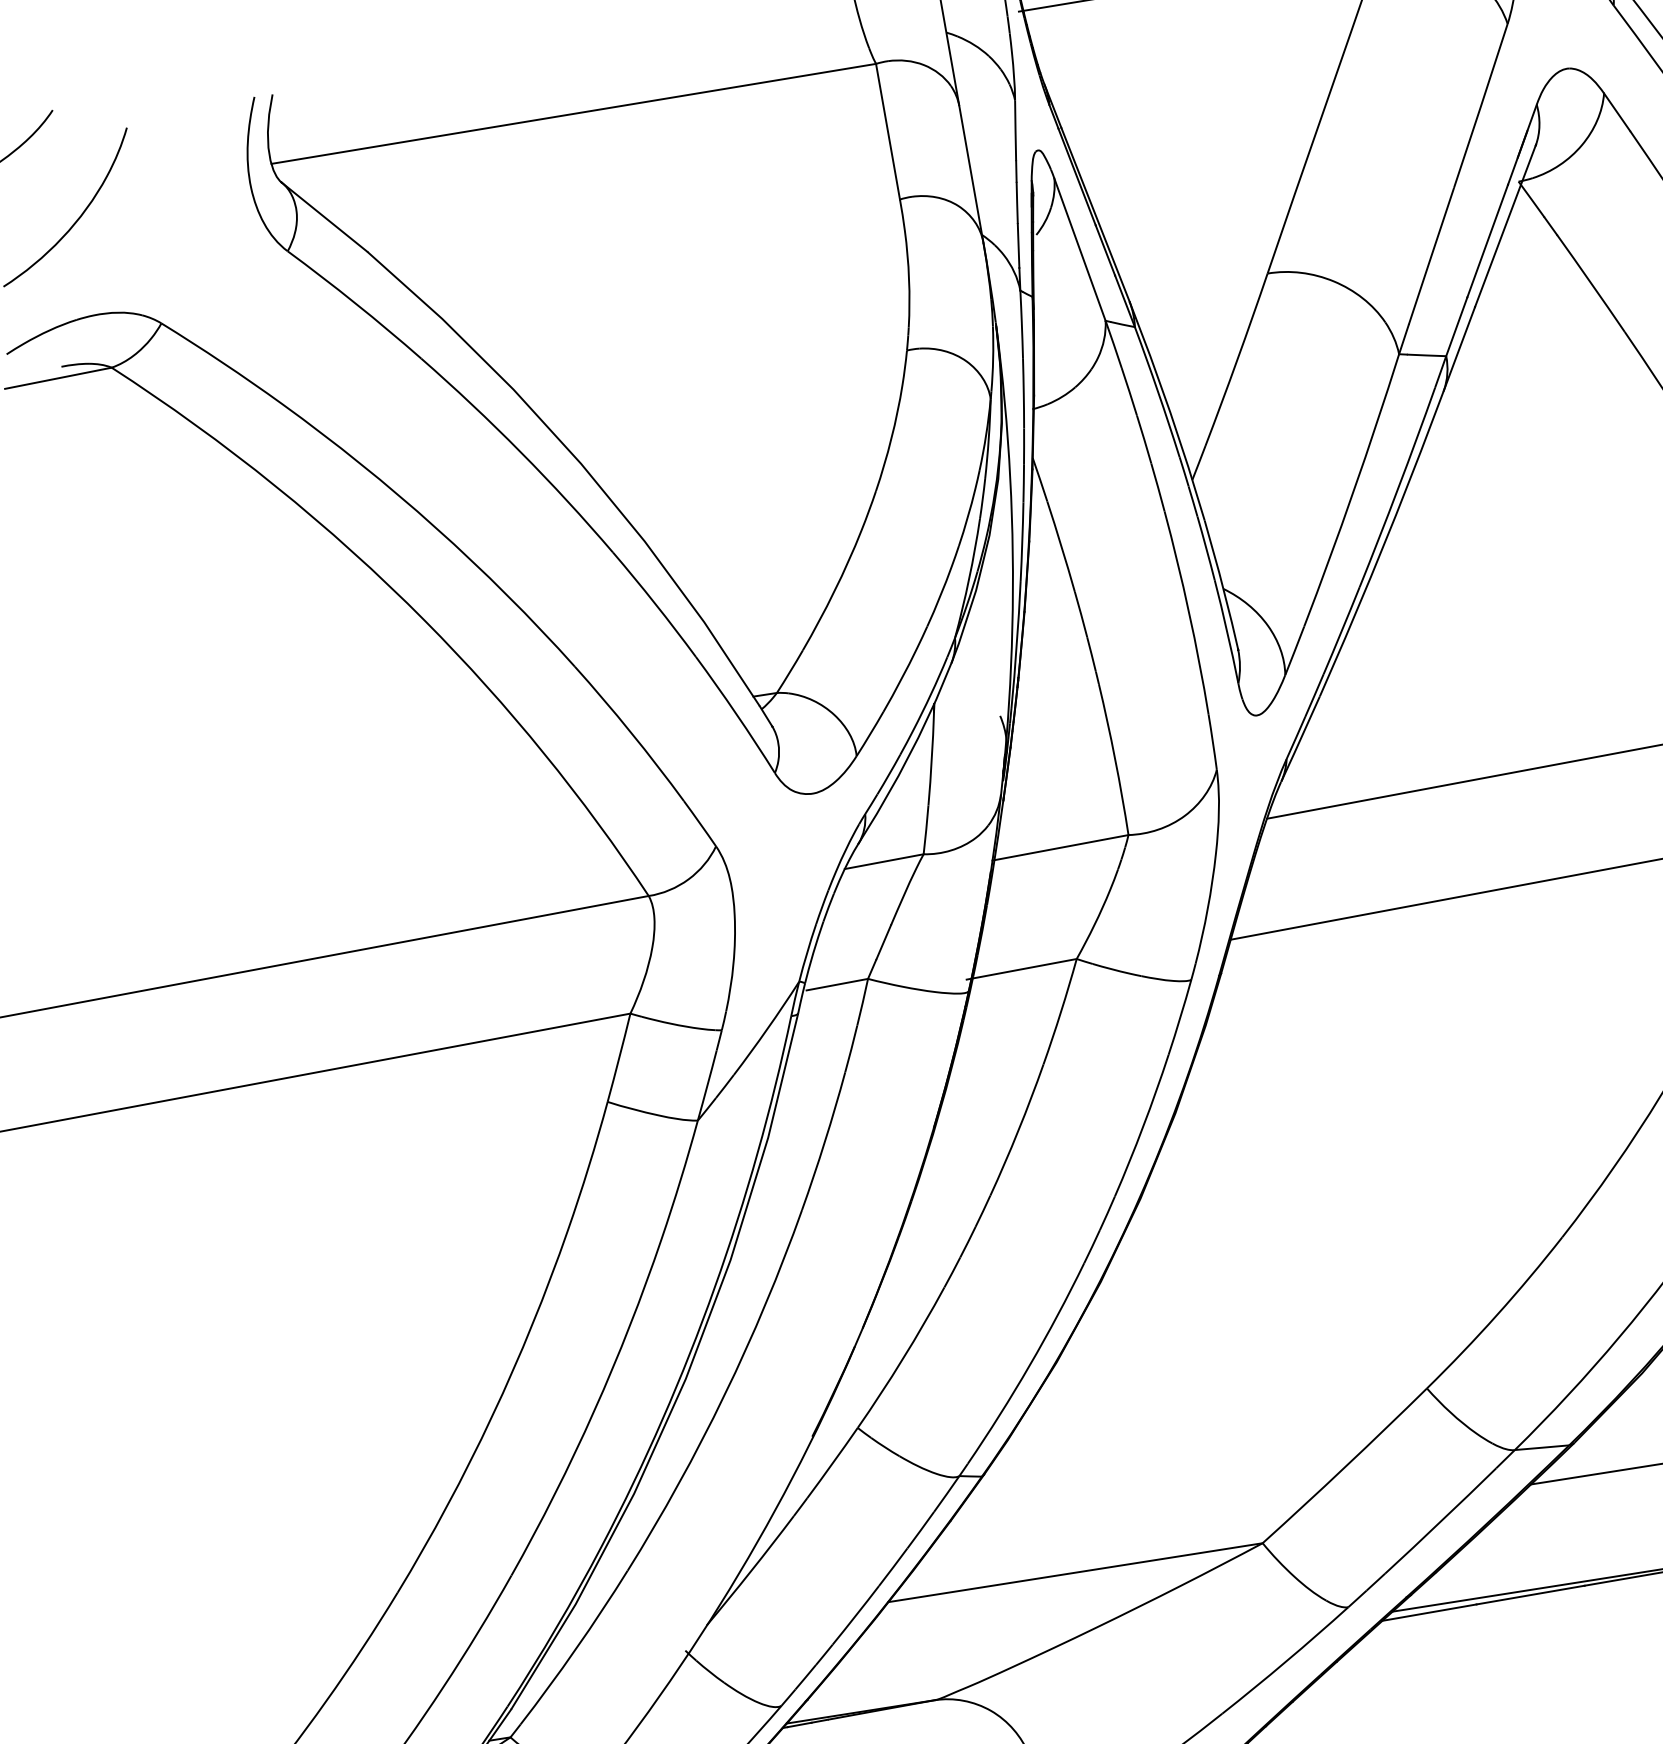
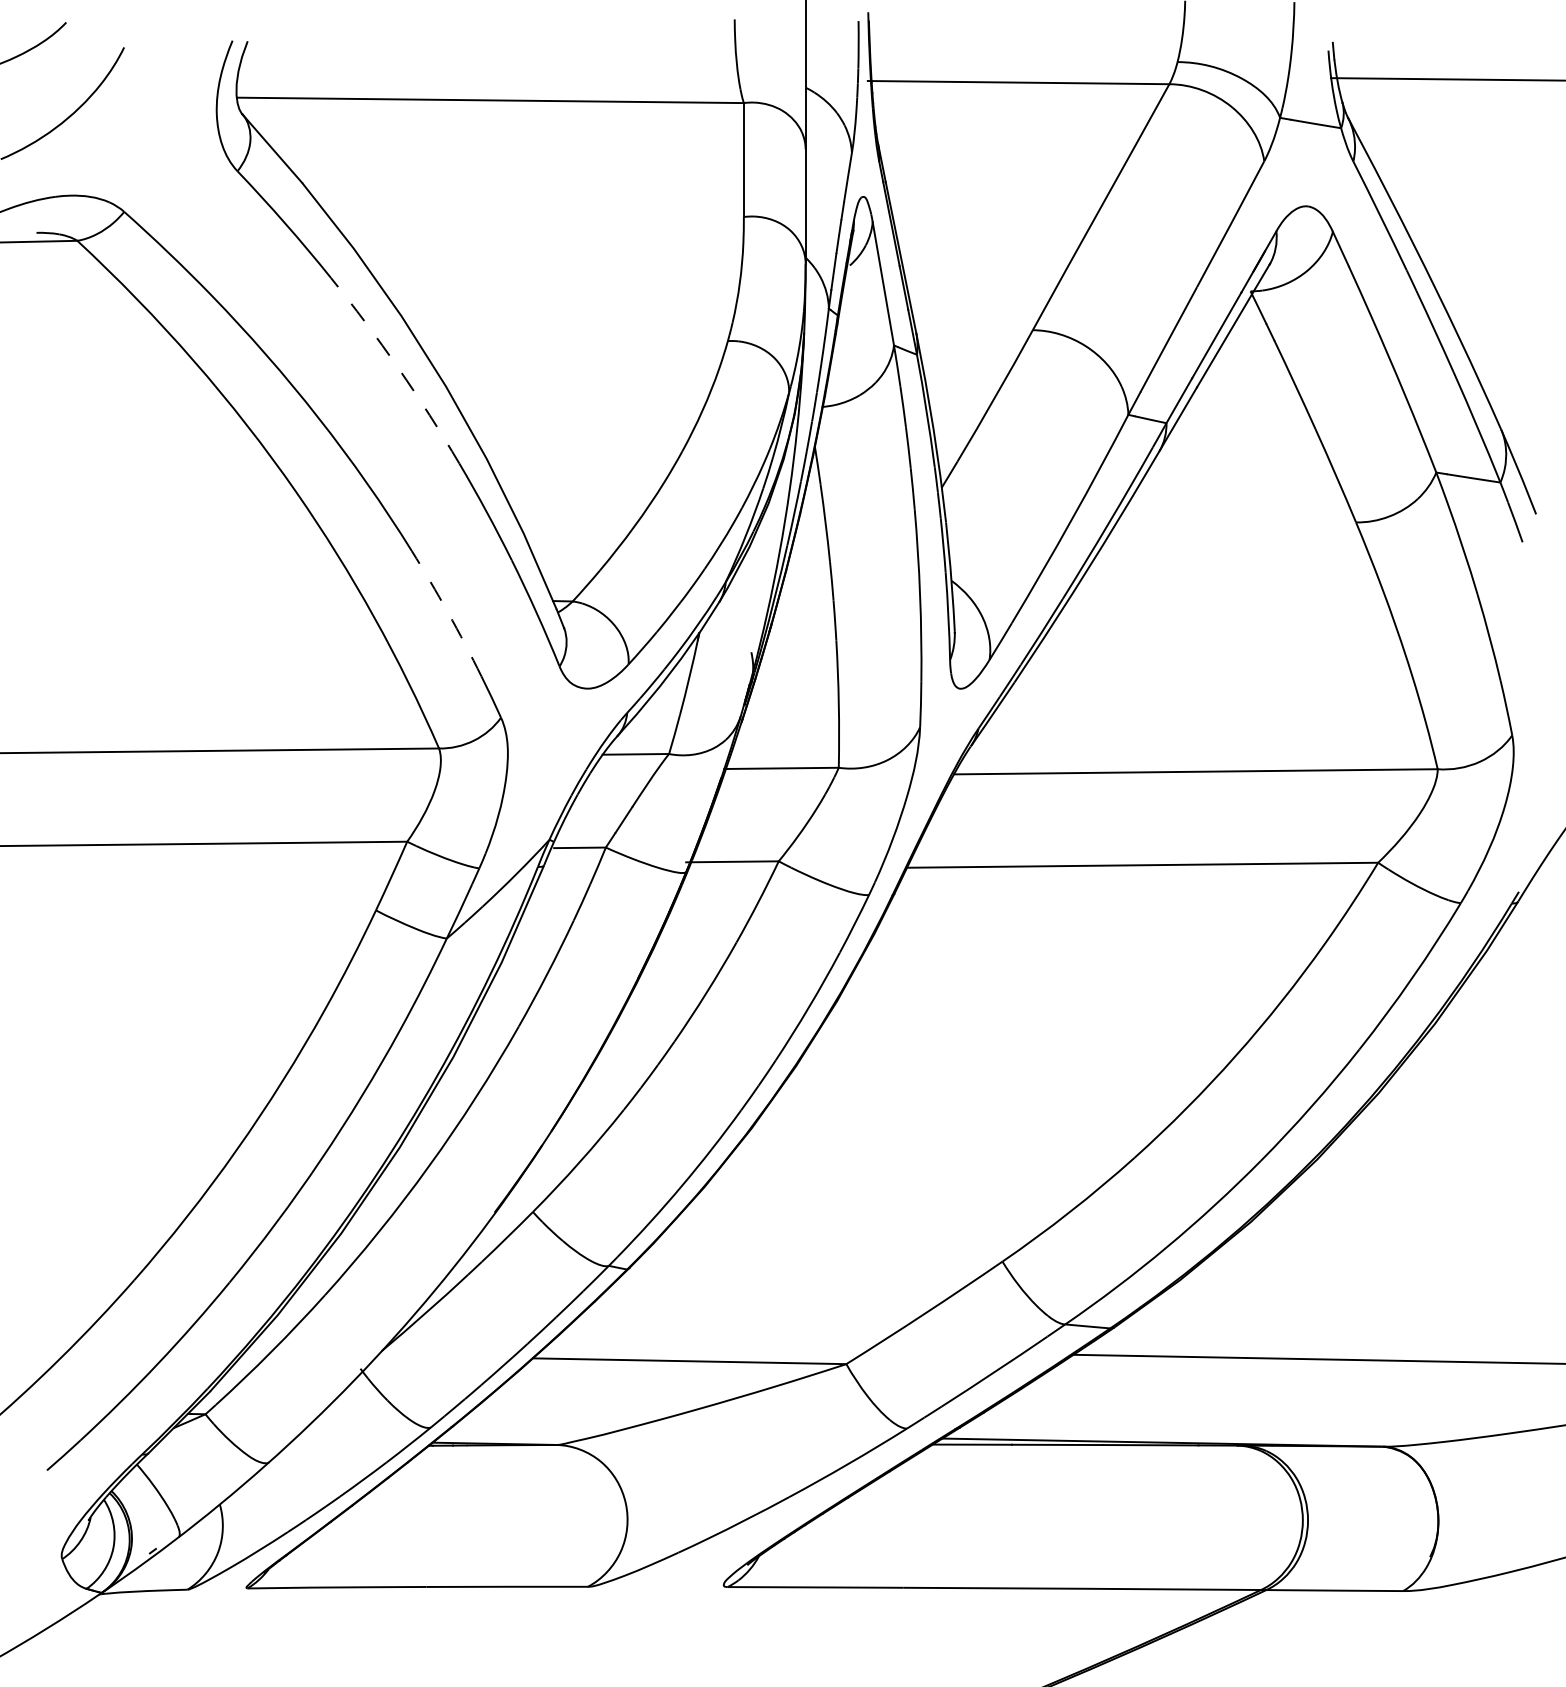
arc: (520, 452) -> (398, 368), solid -> dashed
arc: (631, 732) -> (448, 612), solid -> dashed

